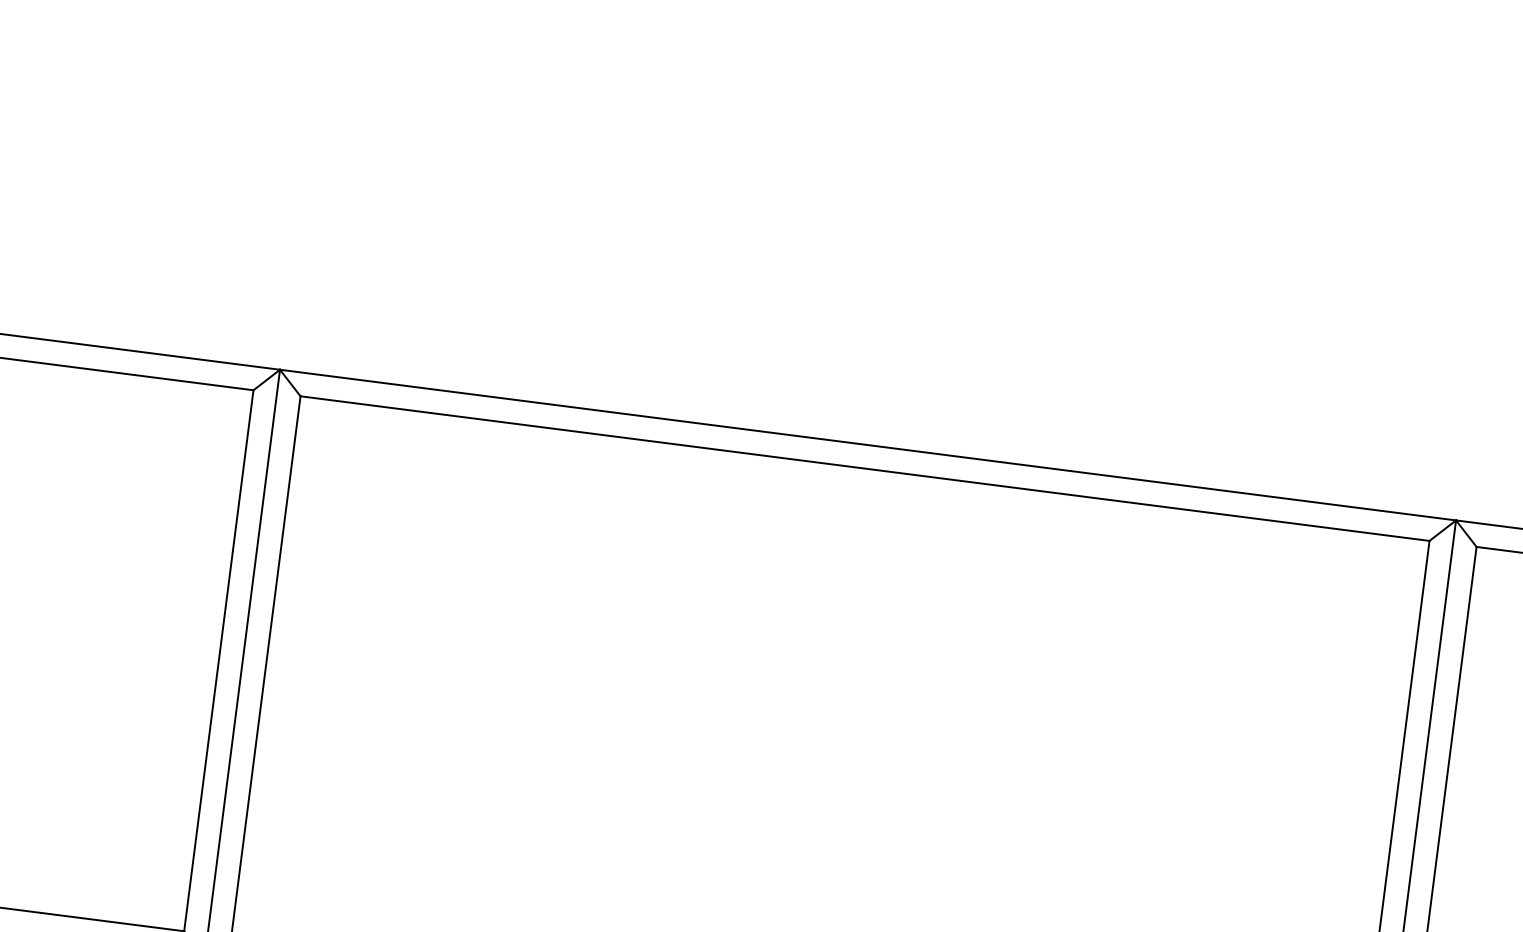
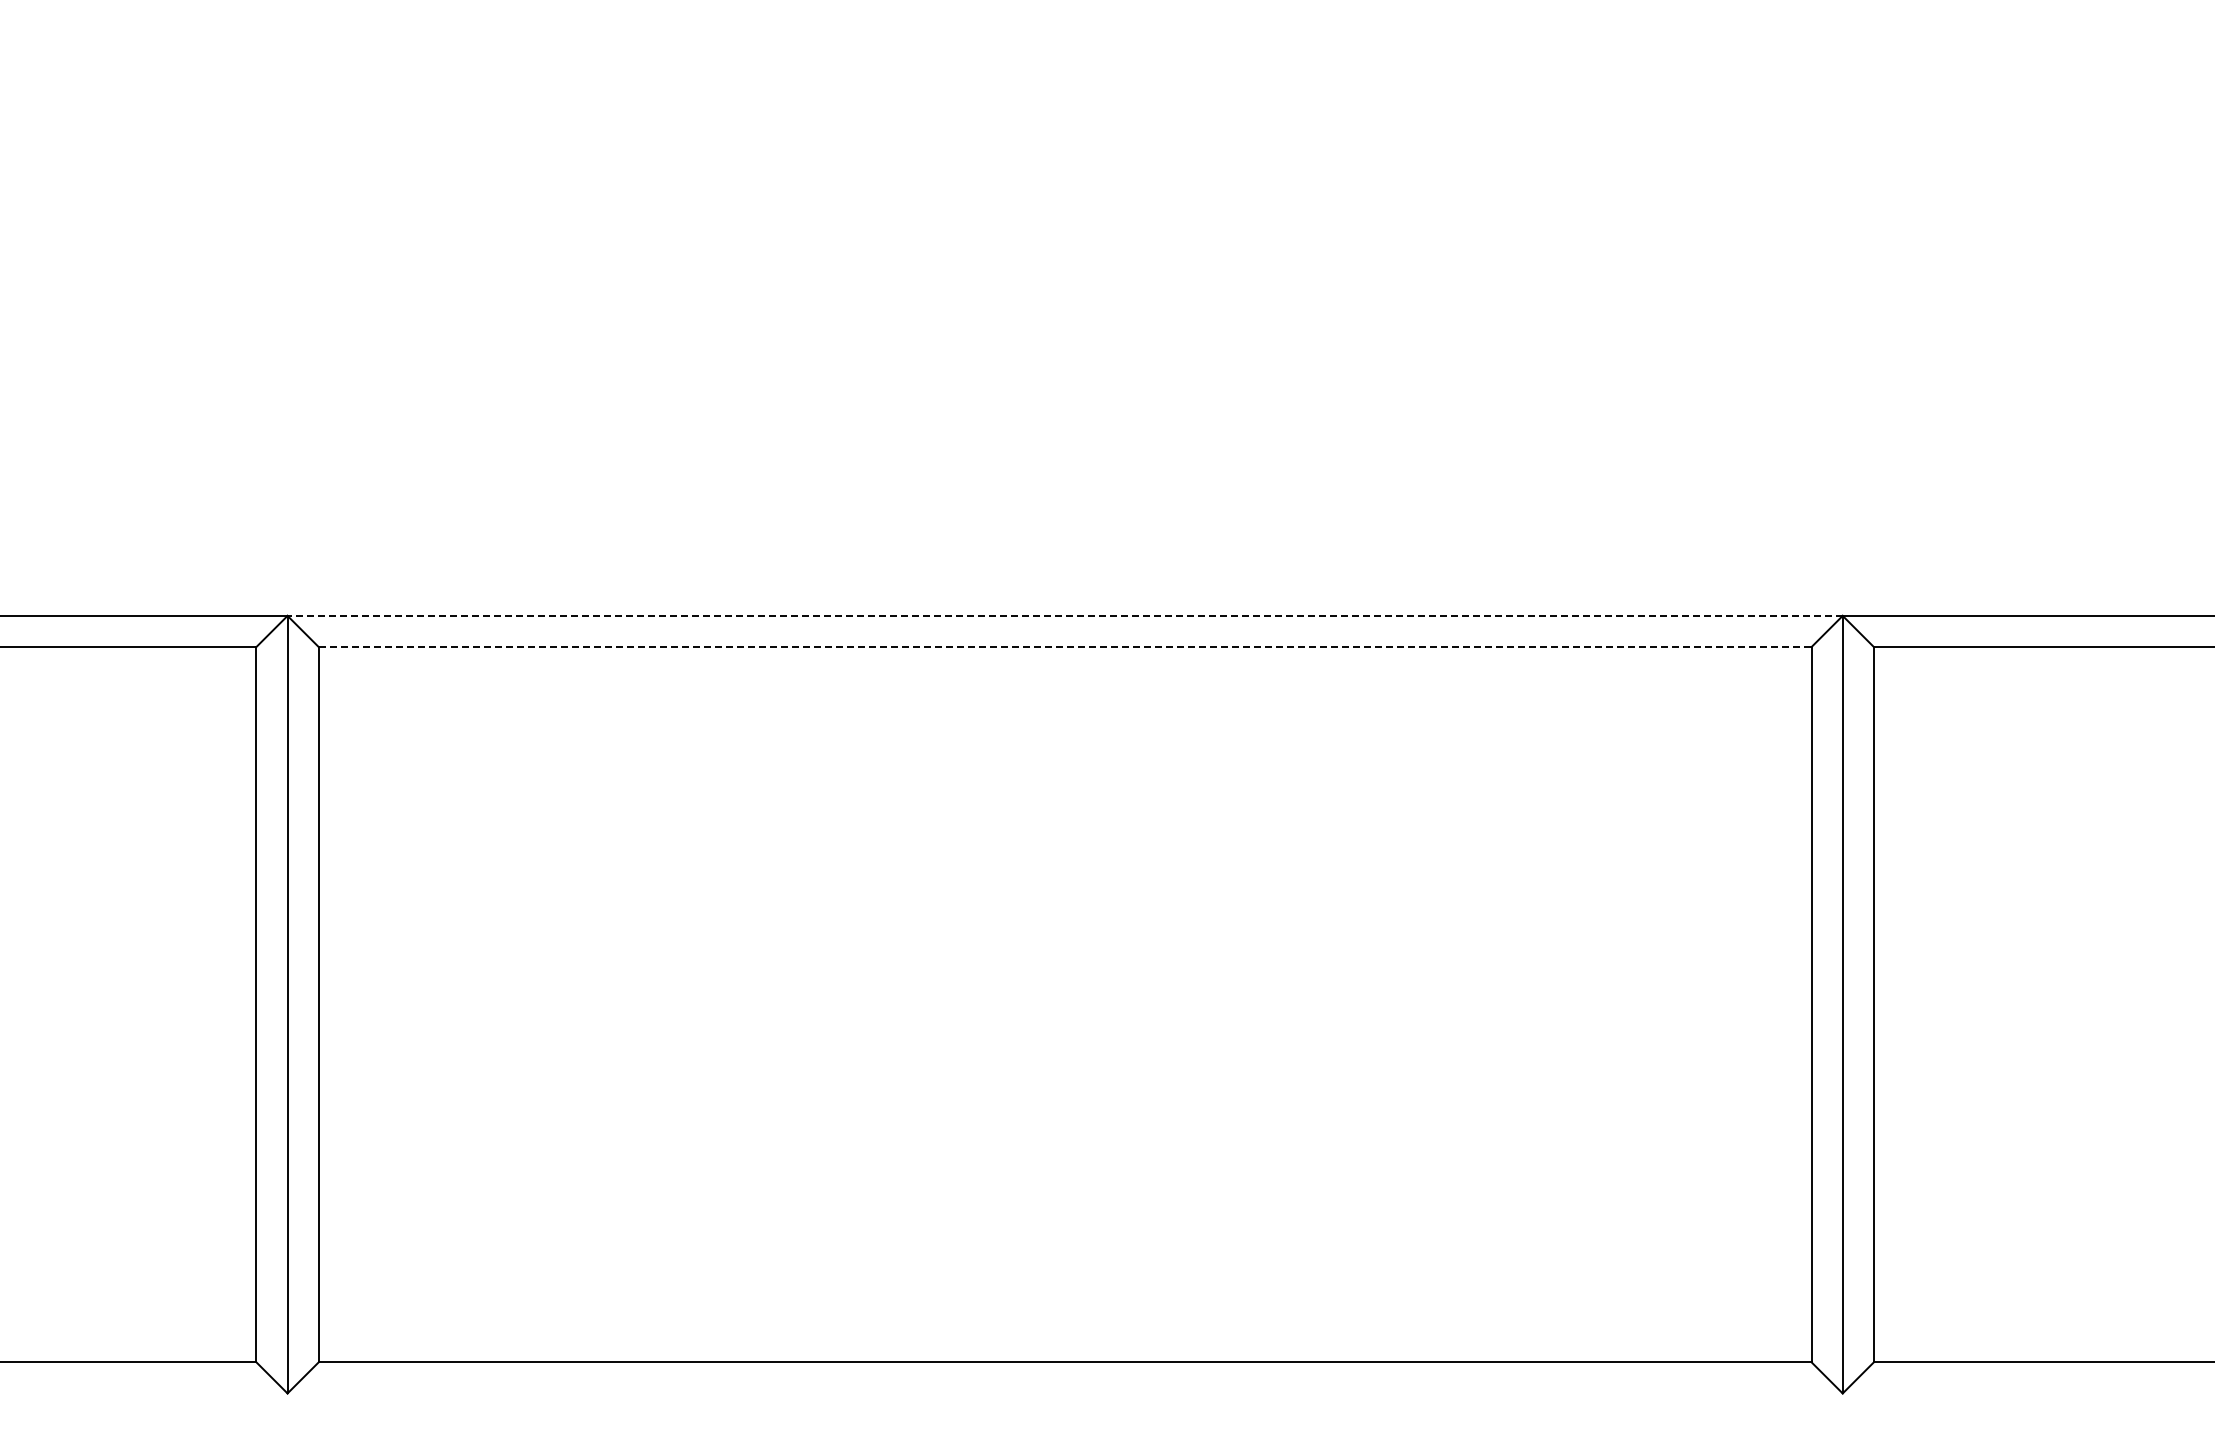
line: (868, 444) -> (1065, 615), solid -> dashed
line: (865, 468) -> (1065, 646), solid -> dashed

